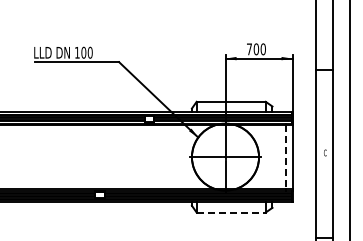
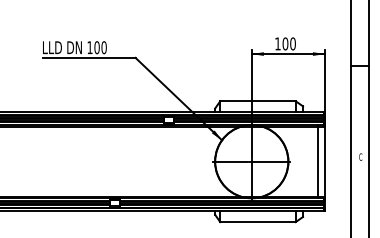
text: (249, 49) -> (277, 44), 700 -> 100
line: (285, 157) -> (317, 162), dashed -> solid
line: (231, 212) -> (258, 222), dashed -> solid

